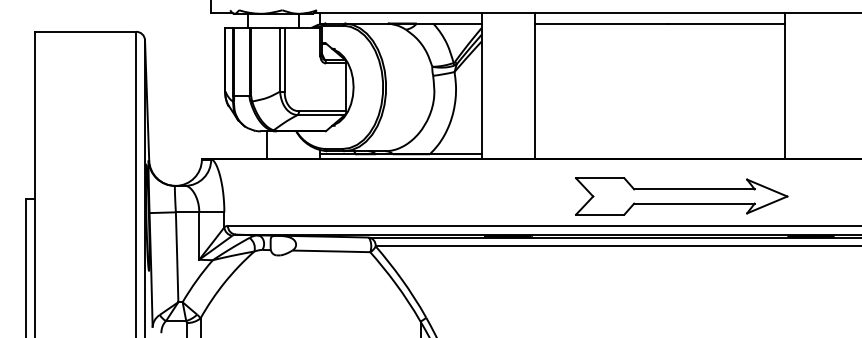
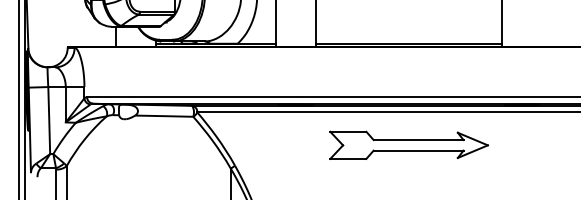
line: (659, 154) -> (408, 43), added
part: (681, 196) -> (408, 145), moved

